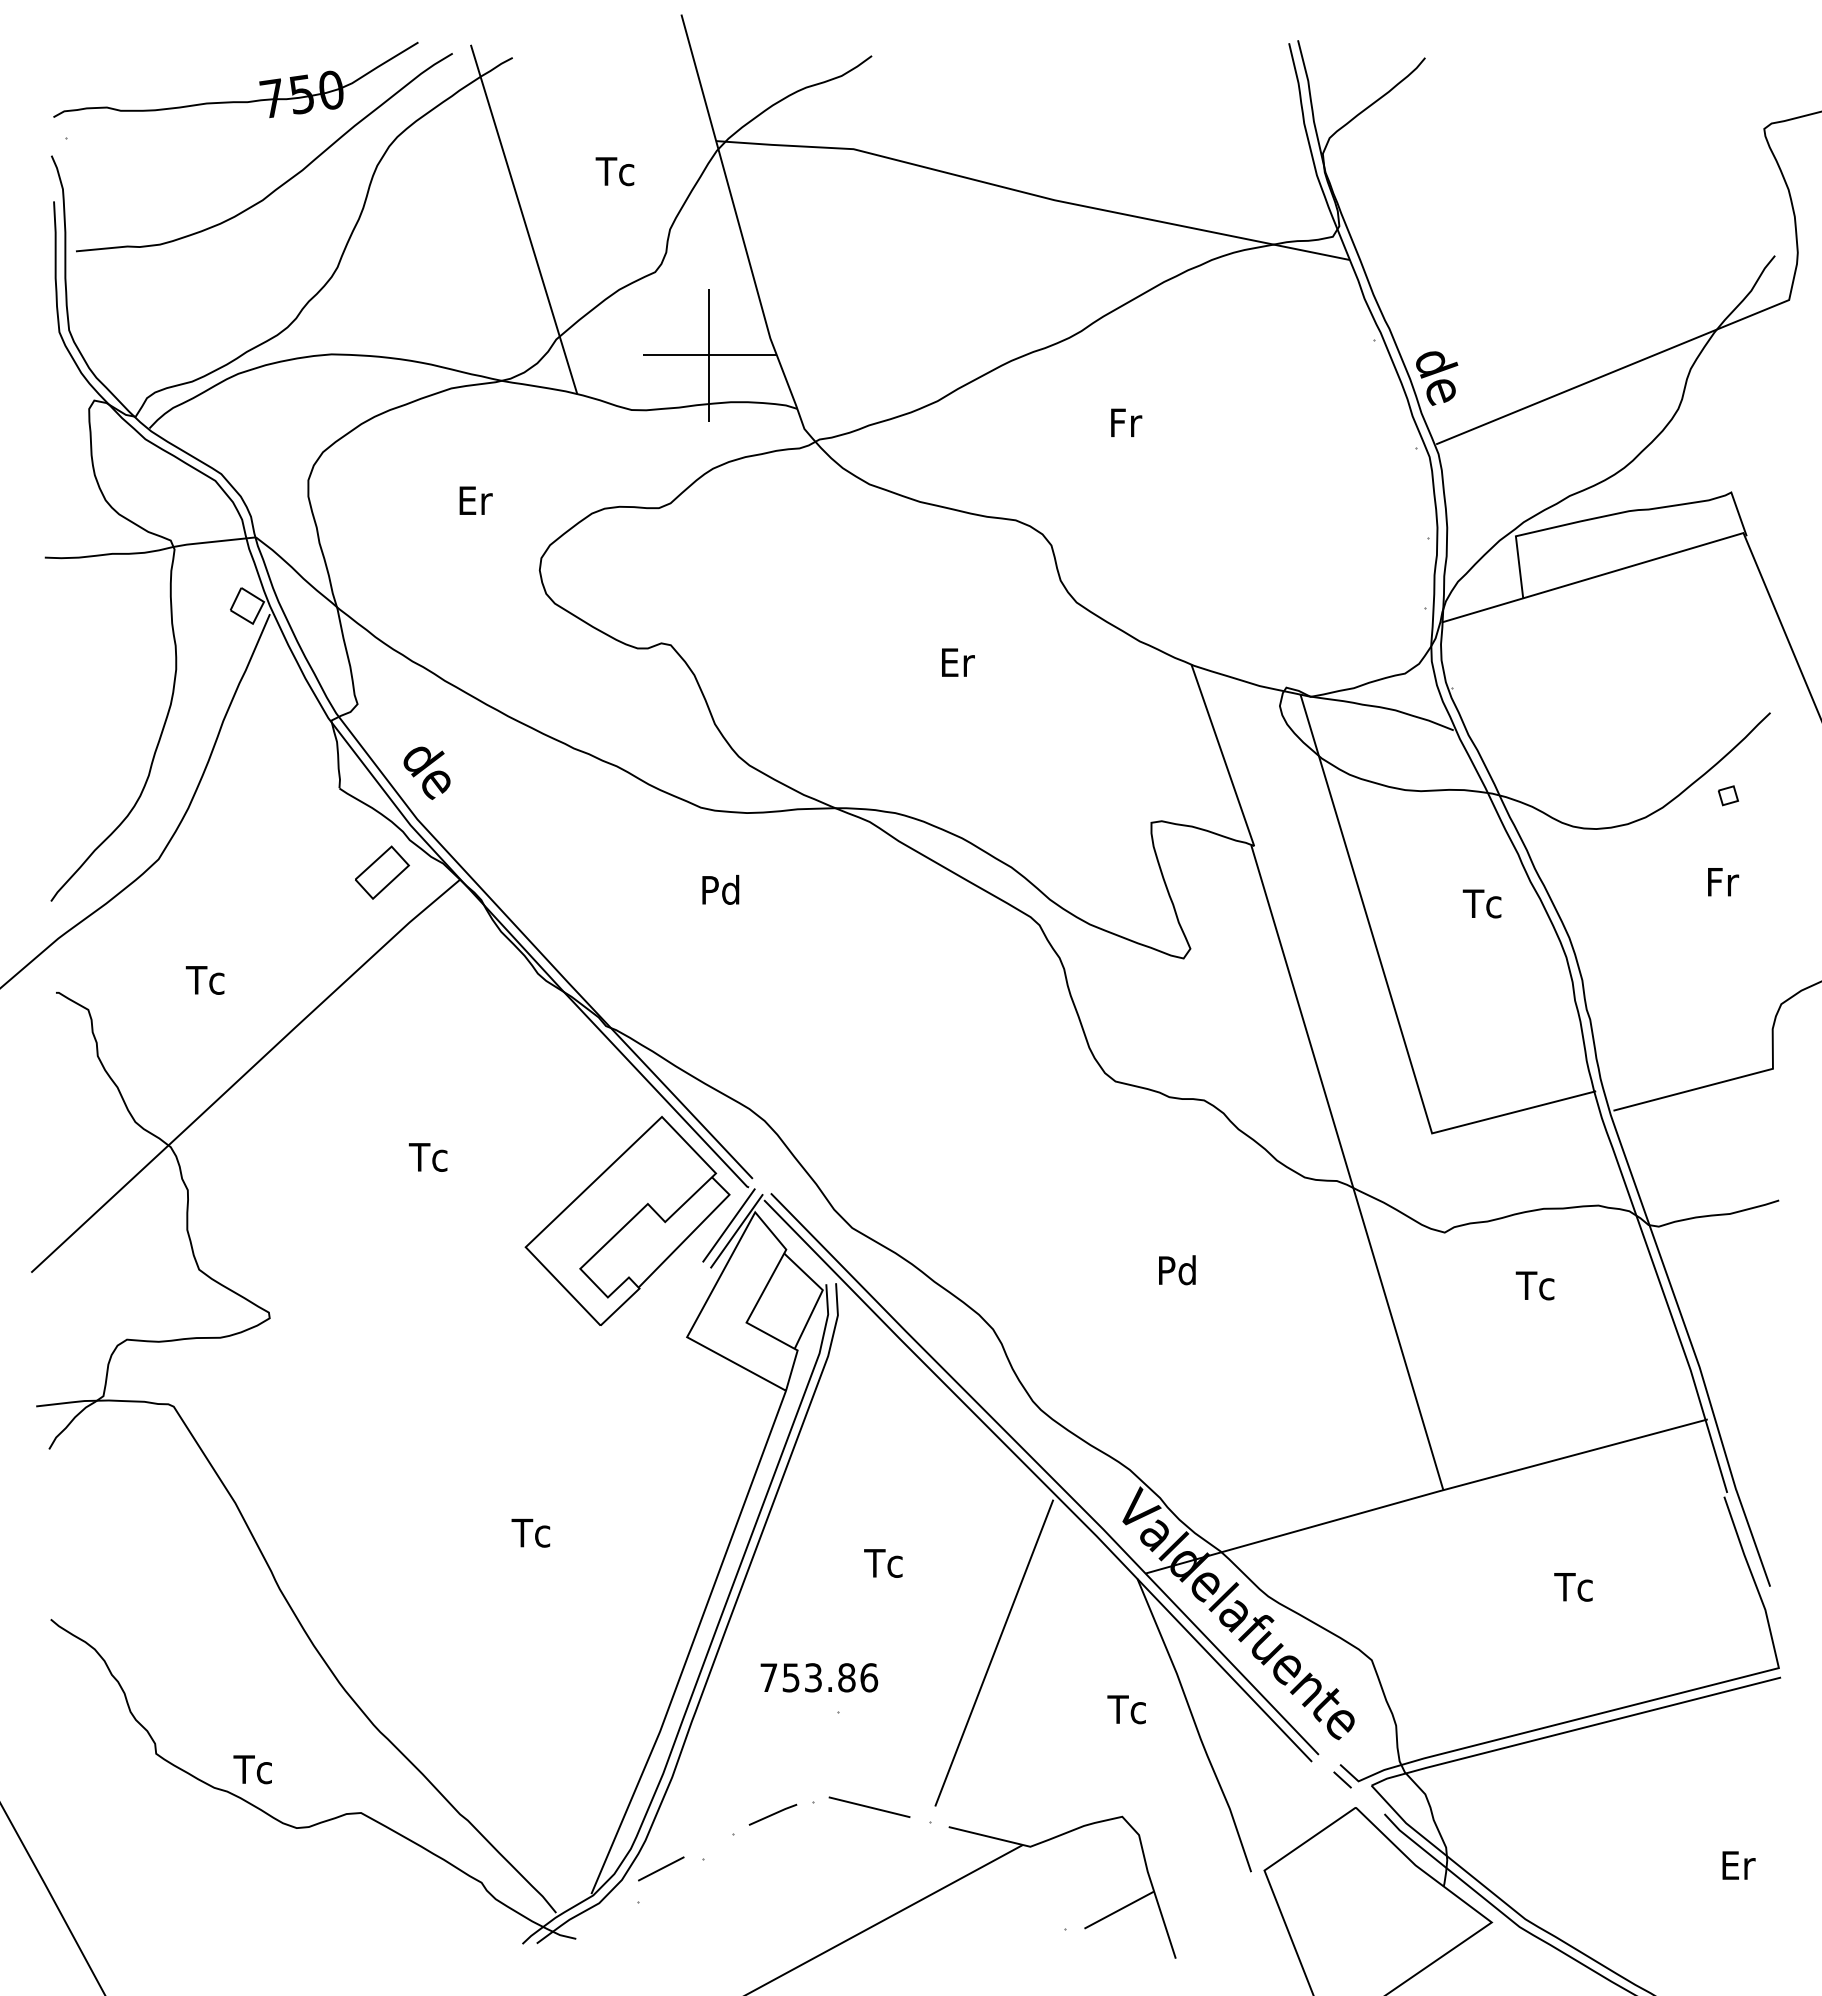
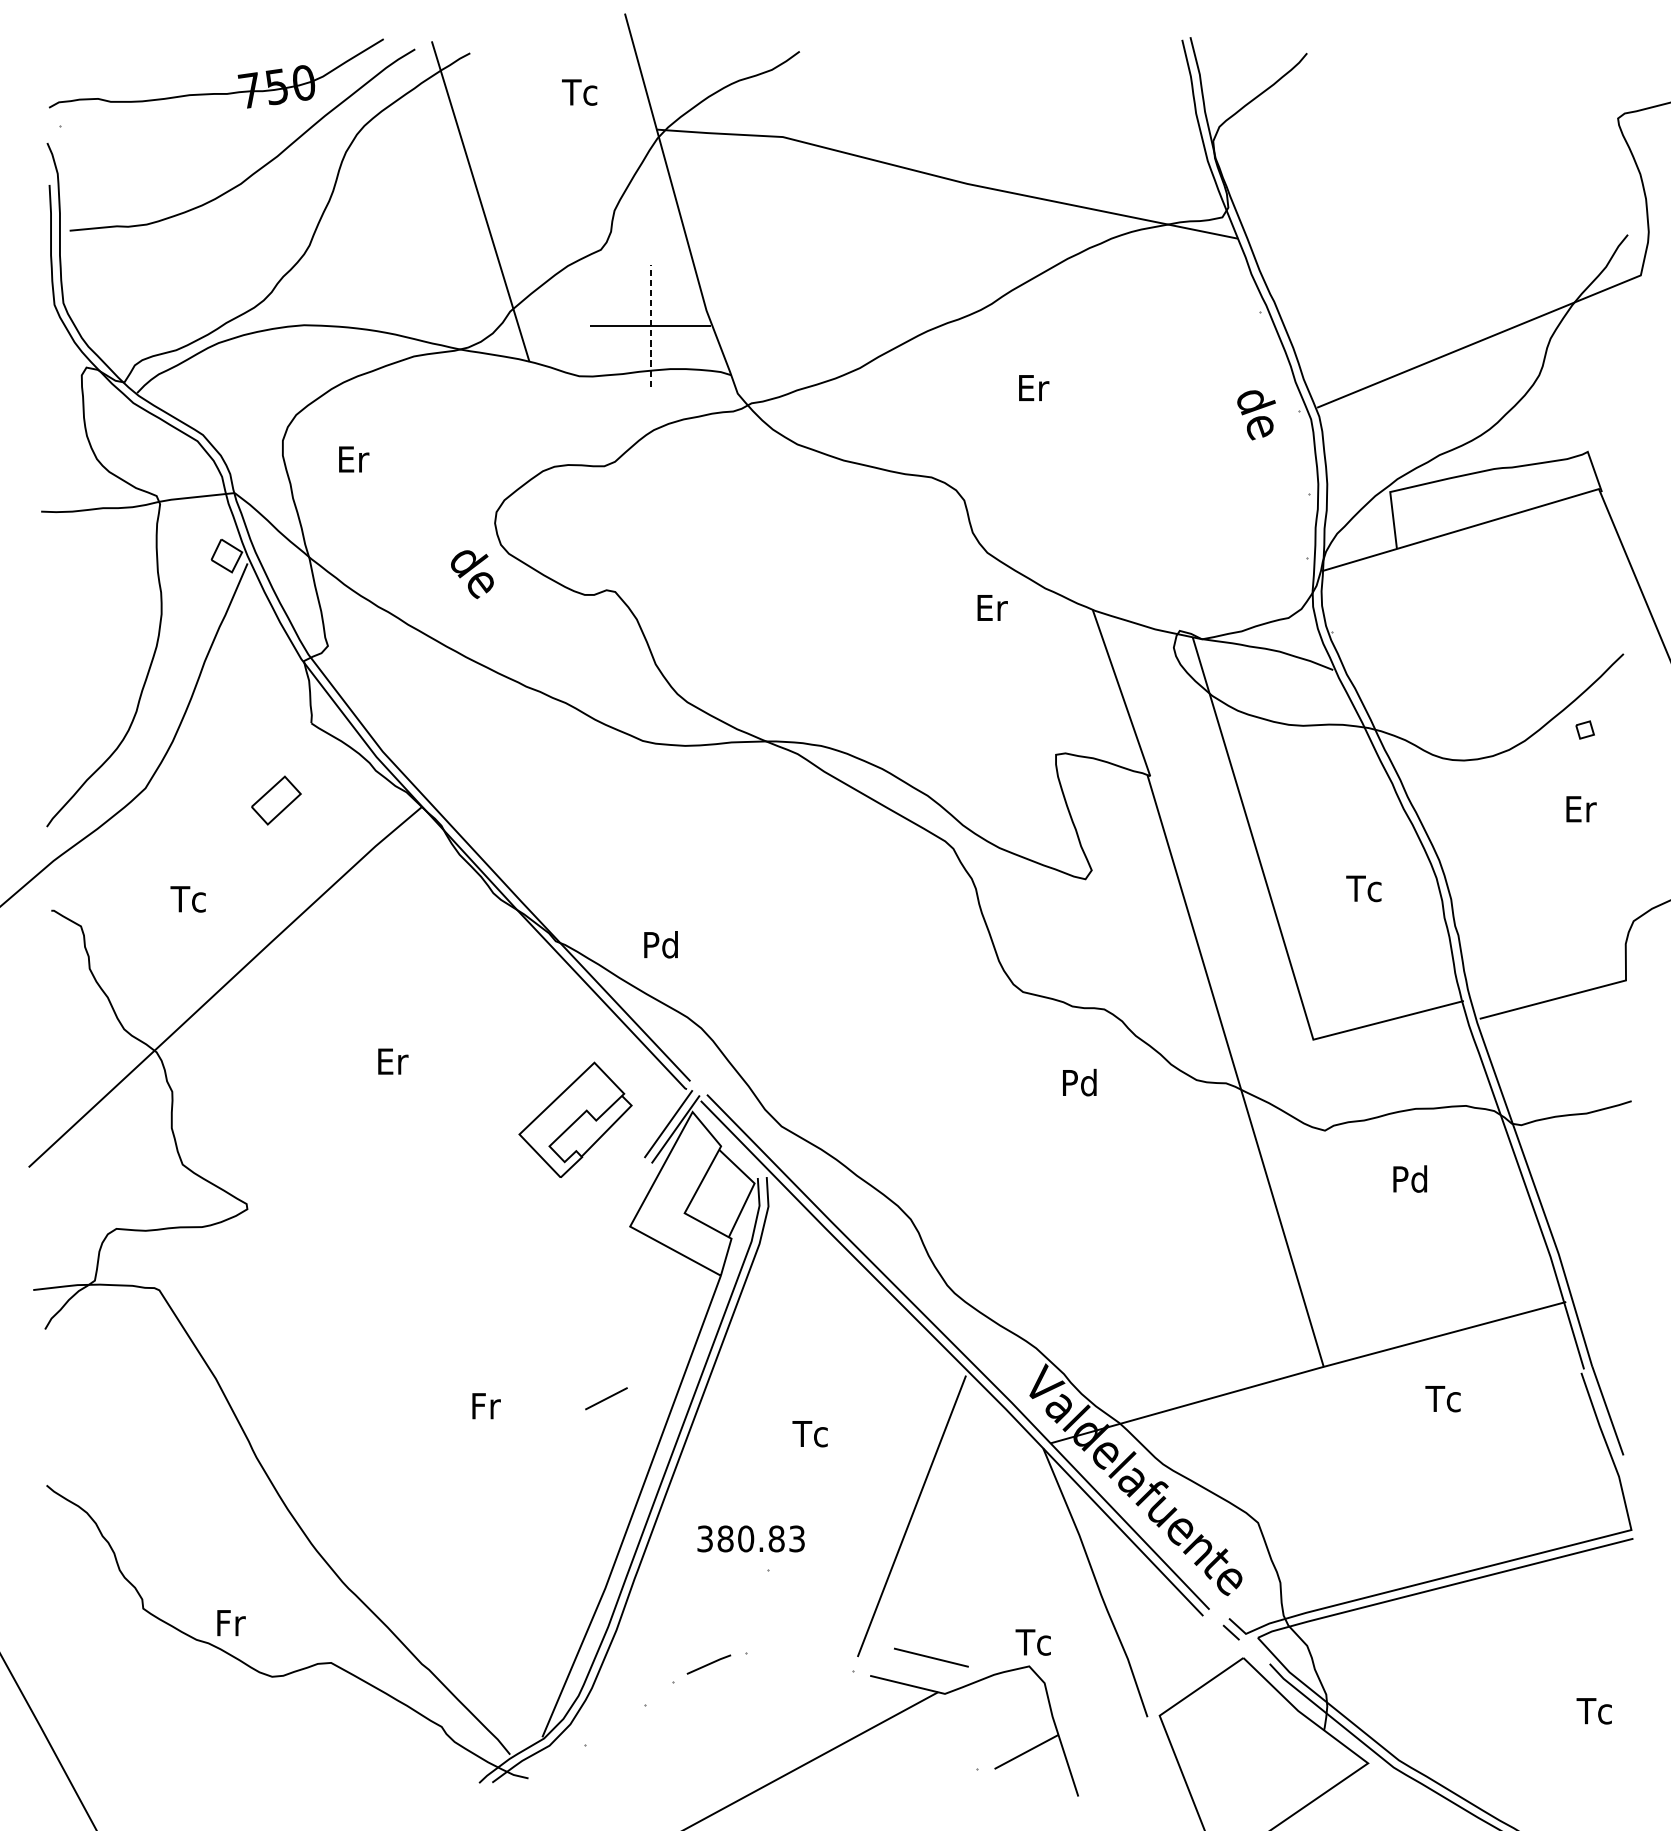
text: (614, 171) -> (579, 92), moved
line: (709, 354) -> (650, 325), solid -> dashed
text: (1437, 378) -> (1256, 415), moved
text: (1129, 422) -> (1035, 387), Fr -> Er
text: (475, 500) -> (353, 459), moved
text: (958, 662) -> (992, 607), moved
text: (426, 772) -> (471, 573), moved
part: (382, 872) -> (276, 800), moved
text: (1726, 882) -> (1583, 809), Fr -> Er
text: (720, 889) -> (660, 944), moved
text: (1481, 903) -> (1363, 888), moved
text: (427, 1157) -> (392, 1061), Tc -> Er
part: (627, 1220) -> (575, 1119), size x0.6
text: (1177, 1270) -> (1079, 1082), moved
text: (1535, 1285) -> (1408, 1179), Tc -> Pd
text: (530, 1532) -> (486, 1405), Tc -> Fr
text: (1573, 1587) -> (1443, 1399), moved
text: (819, 1677) -> (751, 1538), 753.86 -> 380.83
text: (1126, 1709) -> (1033, 1642), moved
text: (252, 1769) -> (231, 1623), Tc -> Fr
line: (869, 1806) -> (931, 1656), moved
text: (1738, 1865) -> (1594, 1711), Er -> Tc
line: (661, 1868) -> (606, 1398), moved

